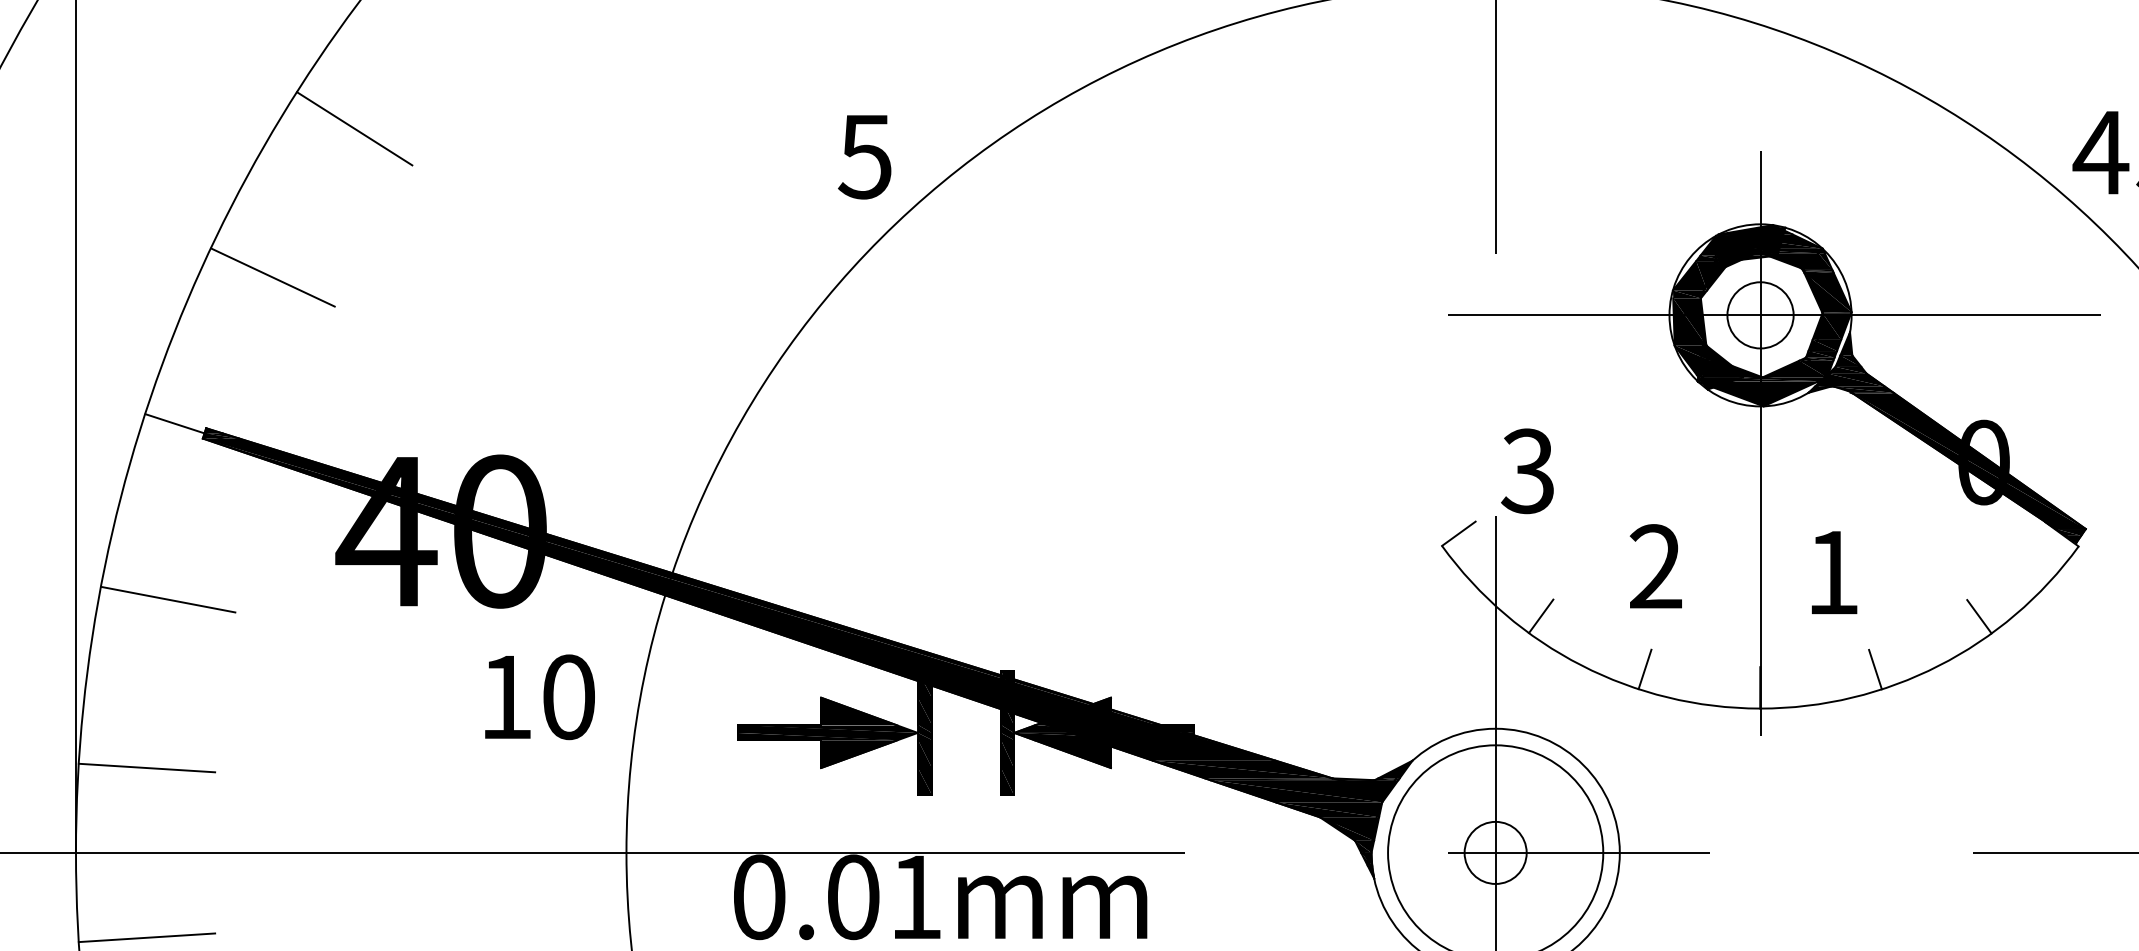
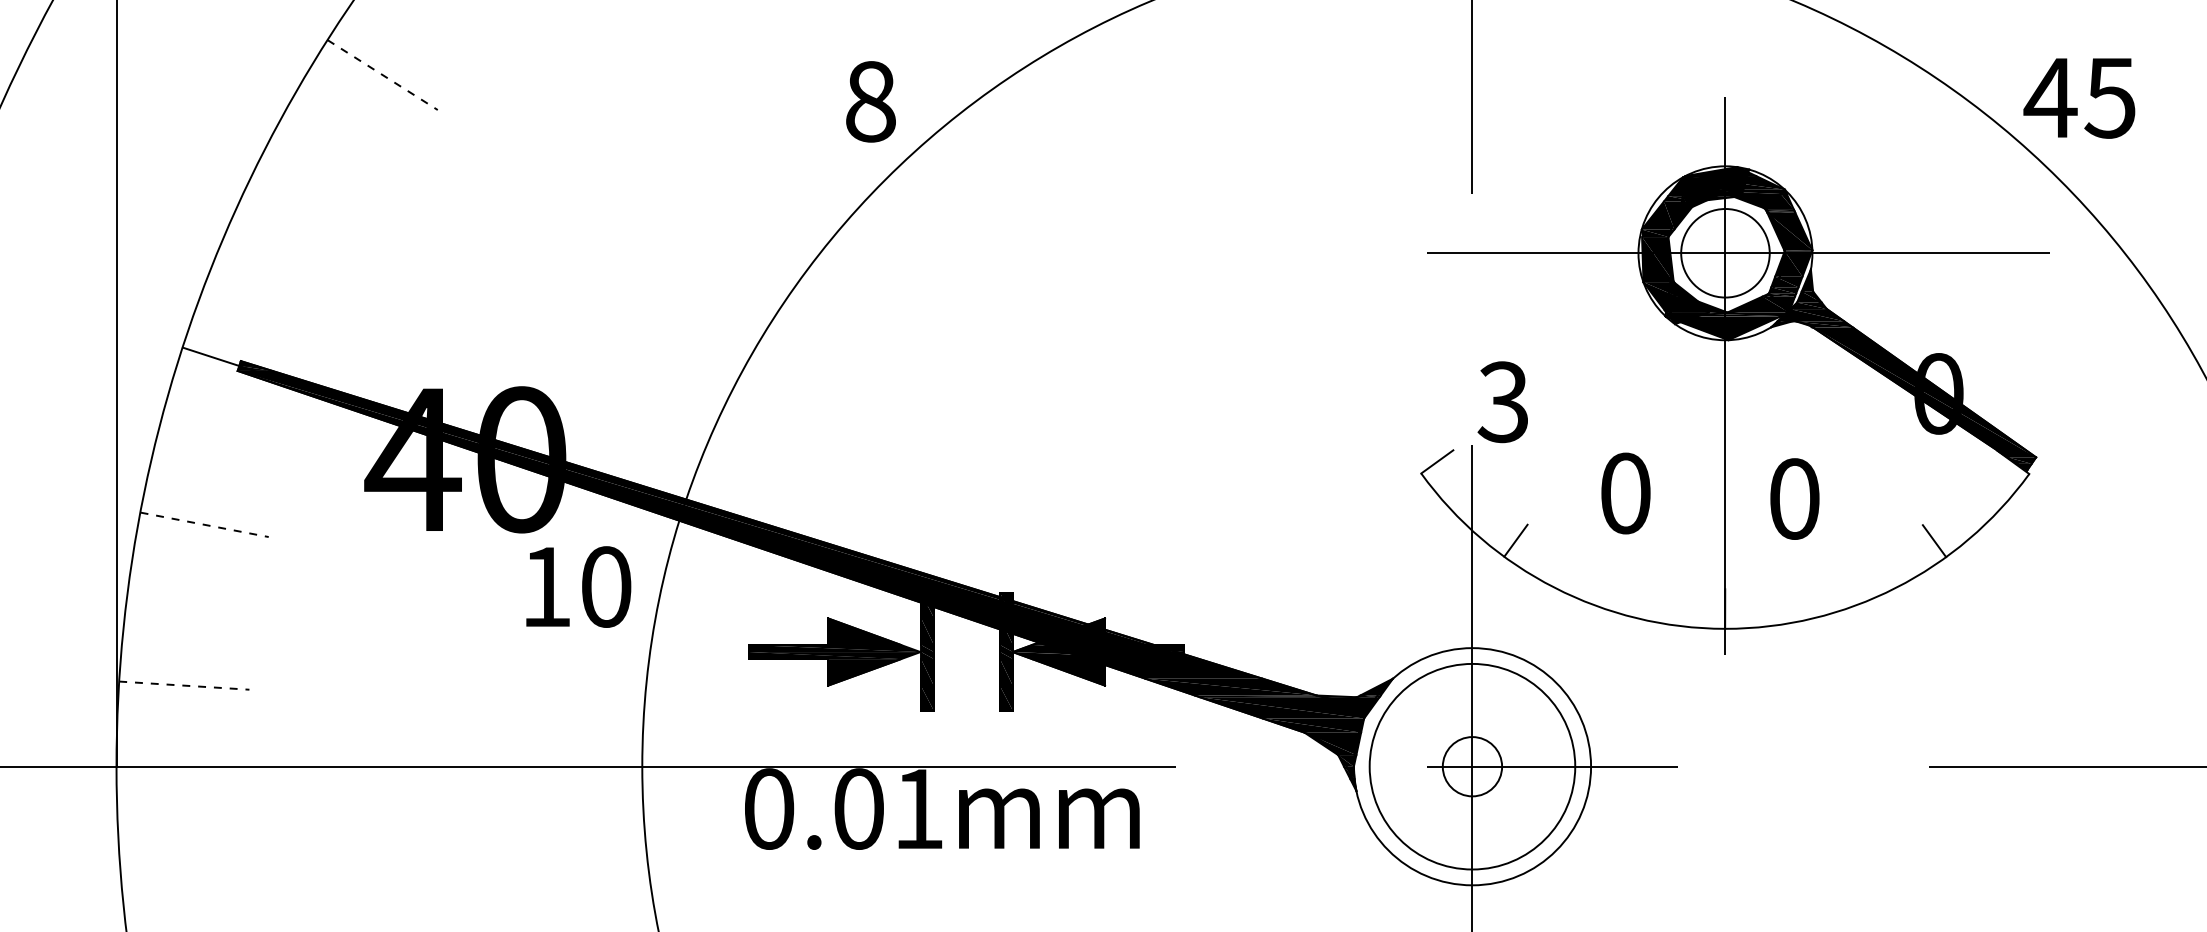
line: (355, 129) -> (383, 75), solid -> dashed
text: (864, 156) -> (869, 101), 5 -> 8
line: (272, 276) -> (304, 216), removed
circle: (1760, 314) -> (1725, 252), size x1.4
text: (1655, 566) -> (1625, 493), 2 -> 0
text: (1832, 572) -> (1794, 498), 1 -> 0
line: (169, 599) -> (205, 524), solid -> dashed
line: (1645, 669) -> (1615, 591), removed
line: (1875, 669) -> (1835, 591), removed
text: (539, 696) -> (578, 586), moved
line: (147, 767) -> (184, 685), solid -> dashed
line: (147, 937) -> (184, 847), removed

